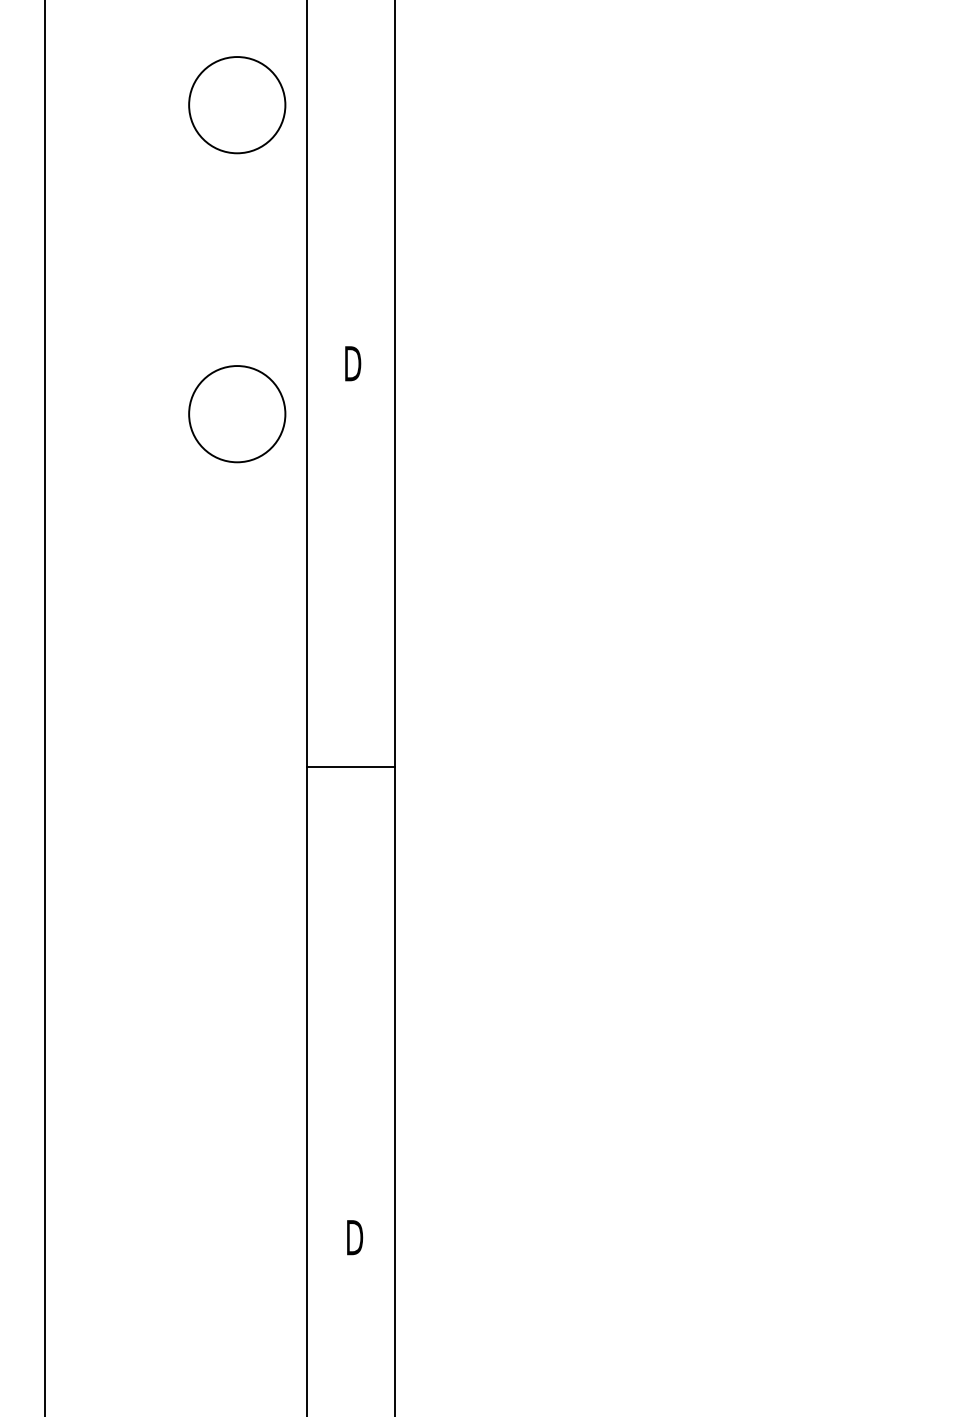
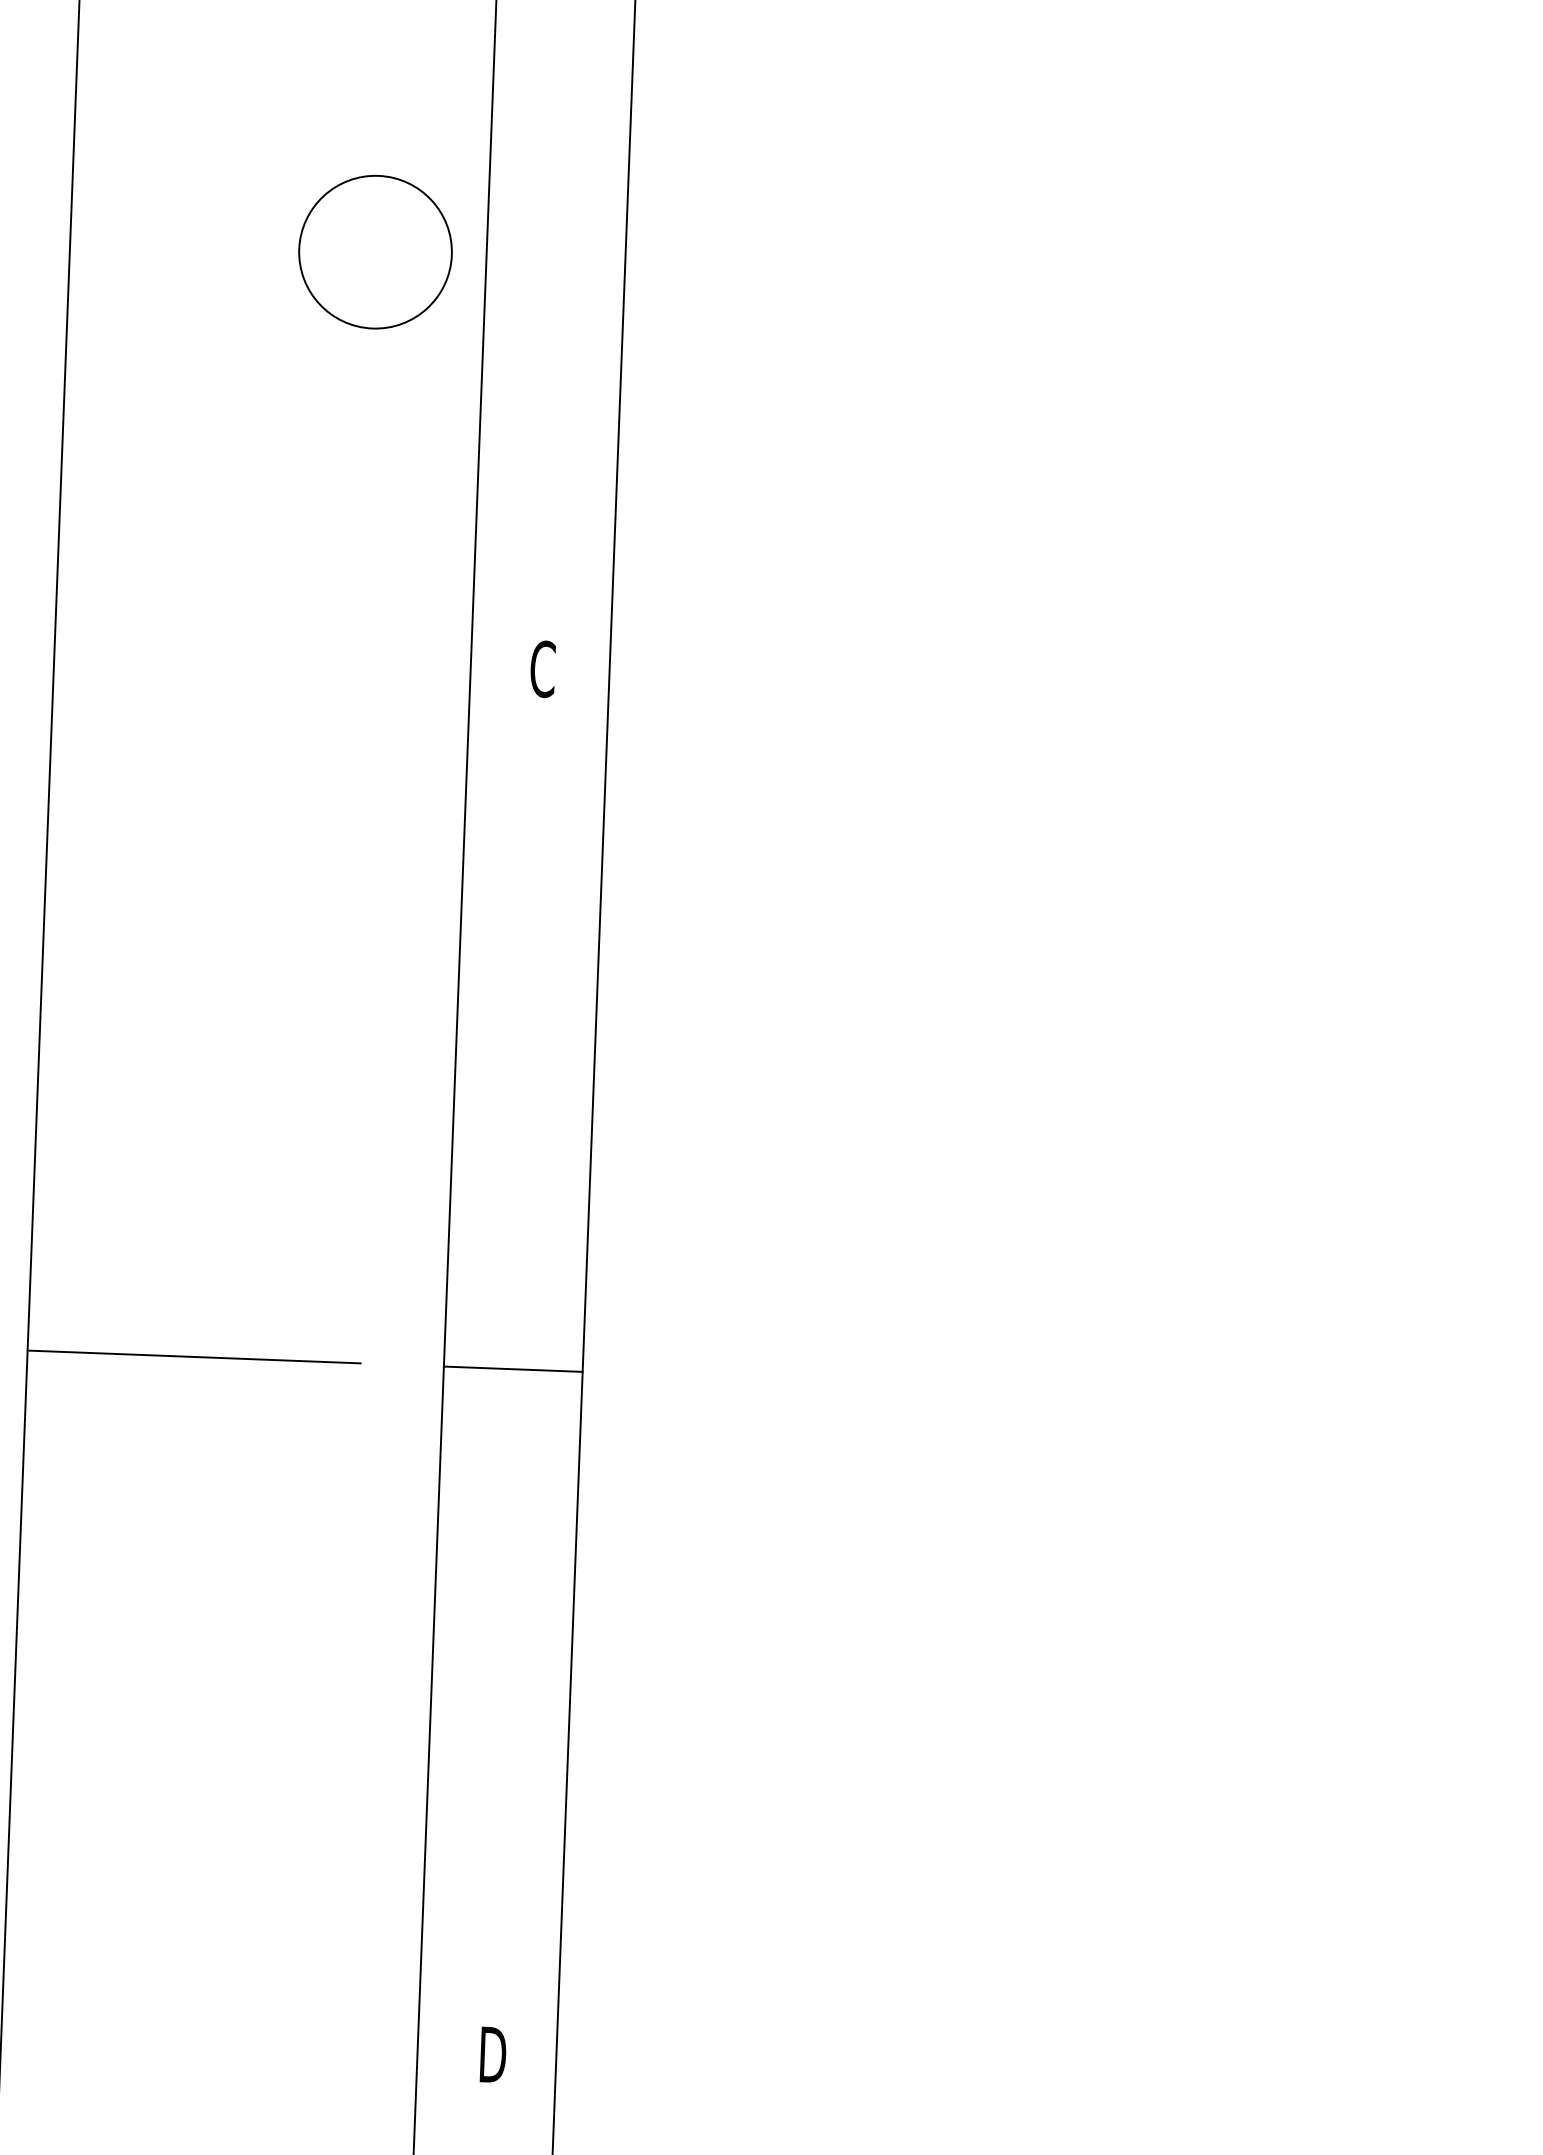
text: (353, 363) -> (544, 668), D -> C
circle: (237, 414) -> (357, 742), removed
line: (350, 767) -> (512, 1369), moved
line: (149, 805) -> (193, 1357), added

